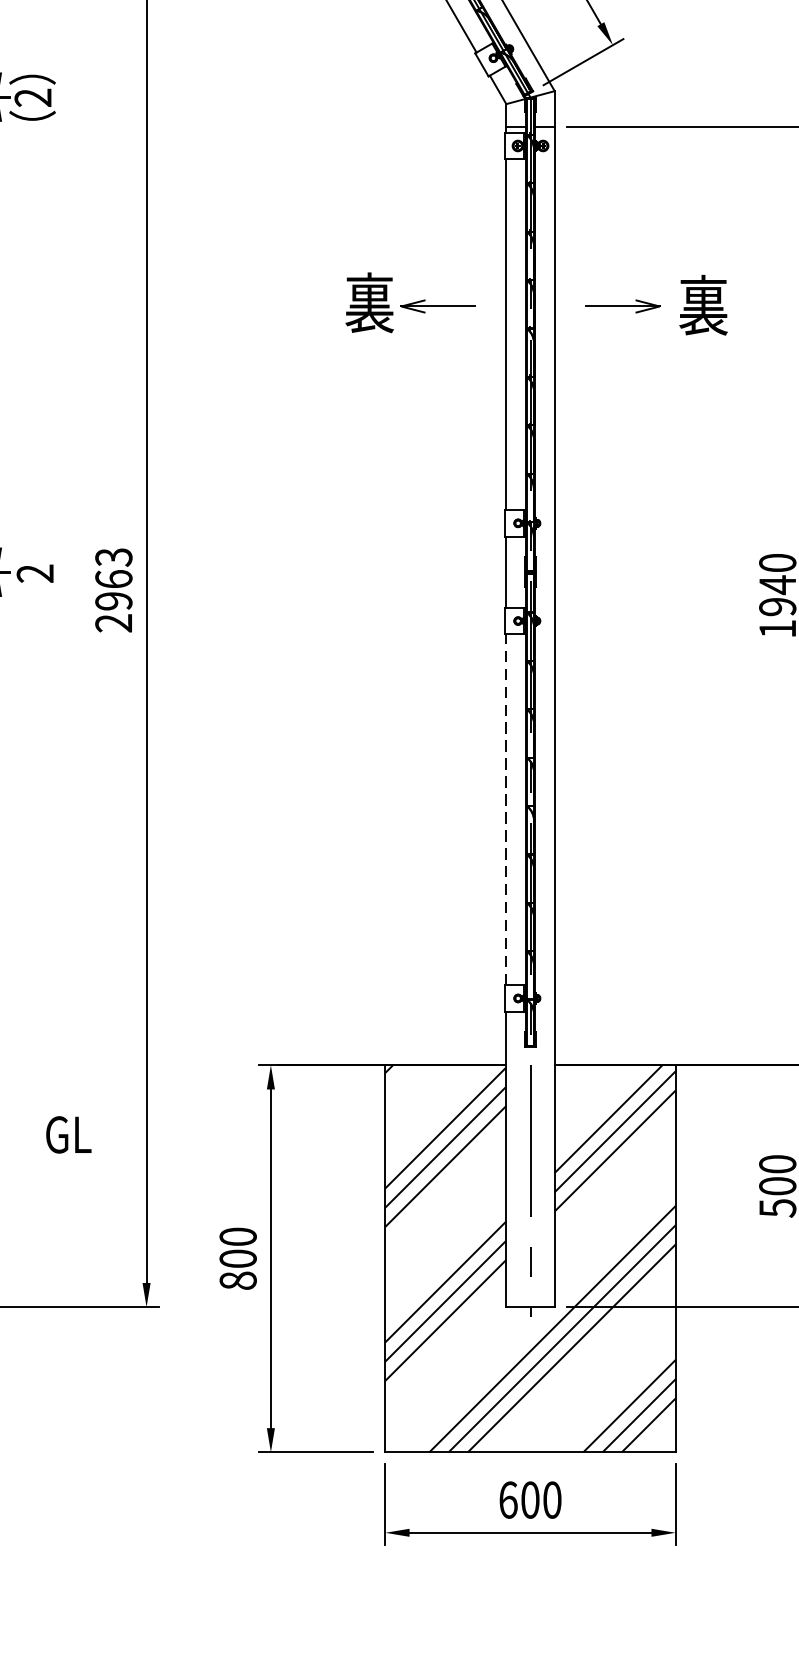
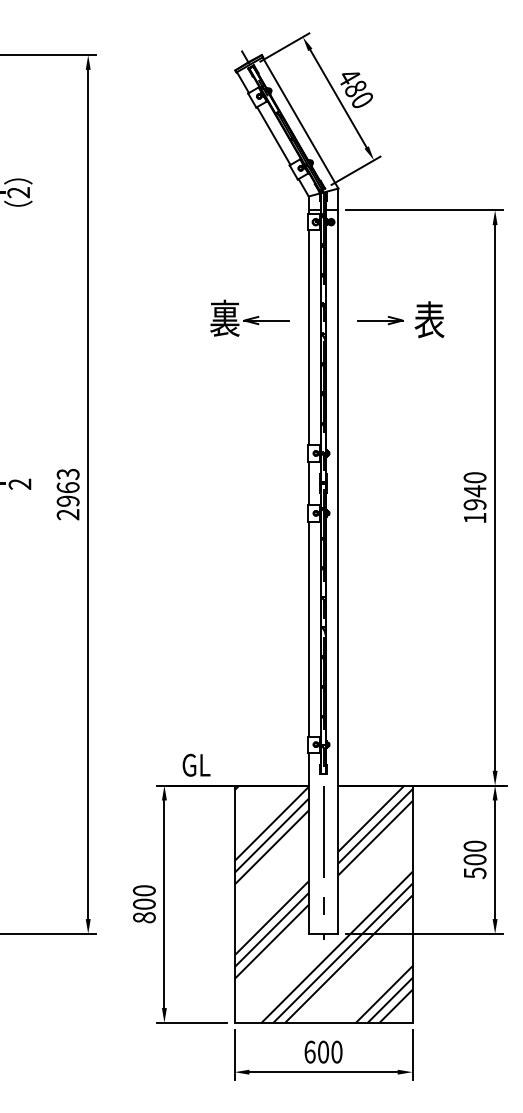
text: (703, 308) -> (429, 321), 裏 -> 表
line: (505, 810) -> (308, 629), dashed -> solid
text: (68, 1133) -> (196, 764), moved

